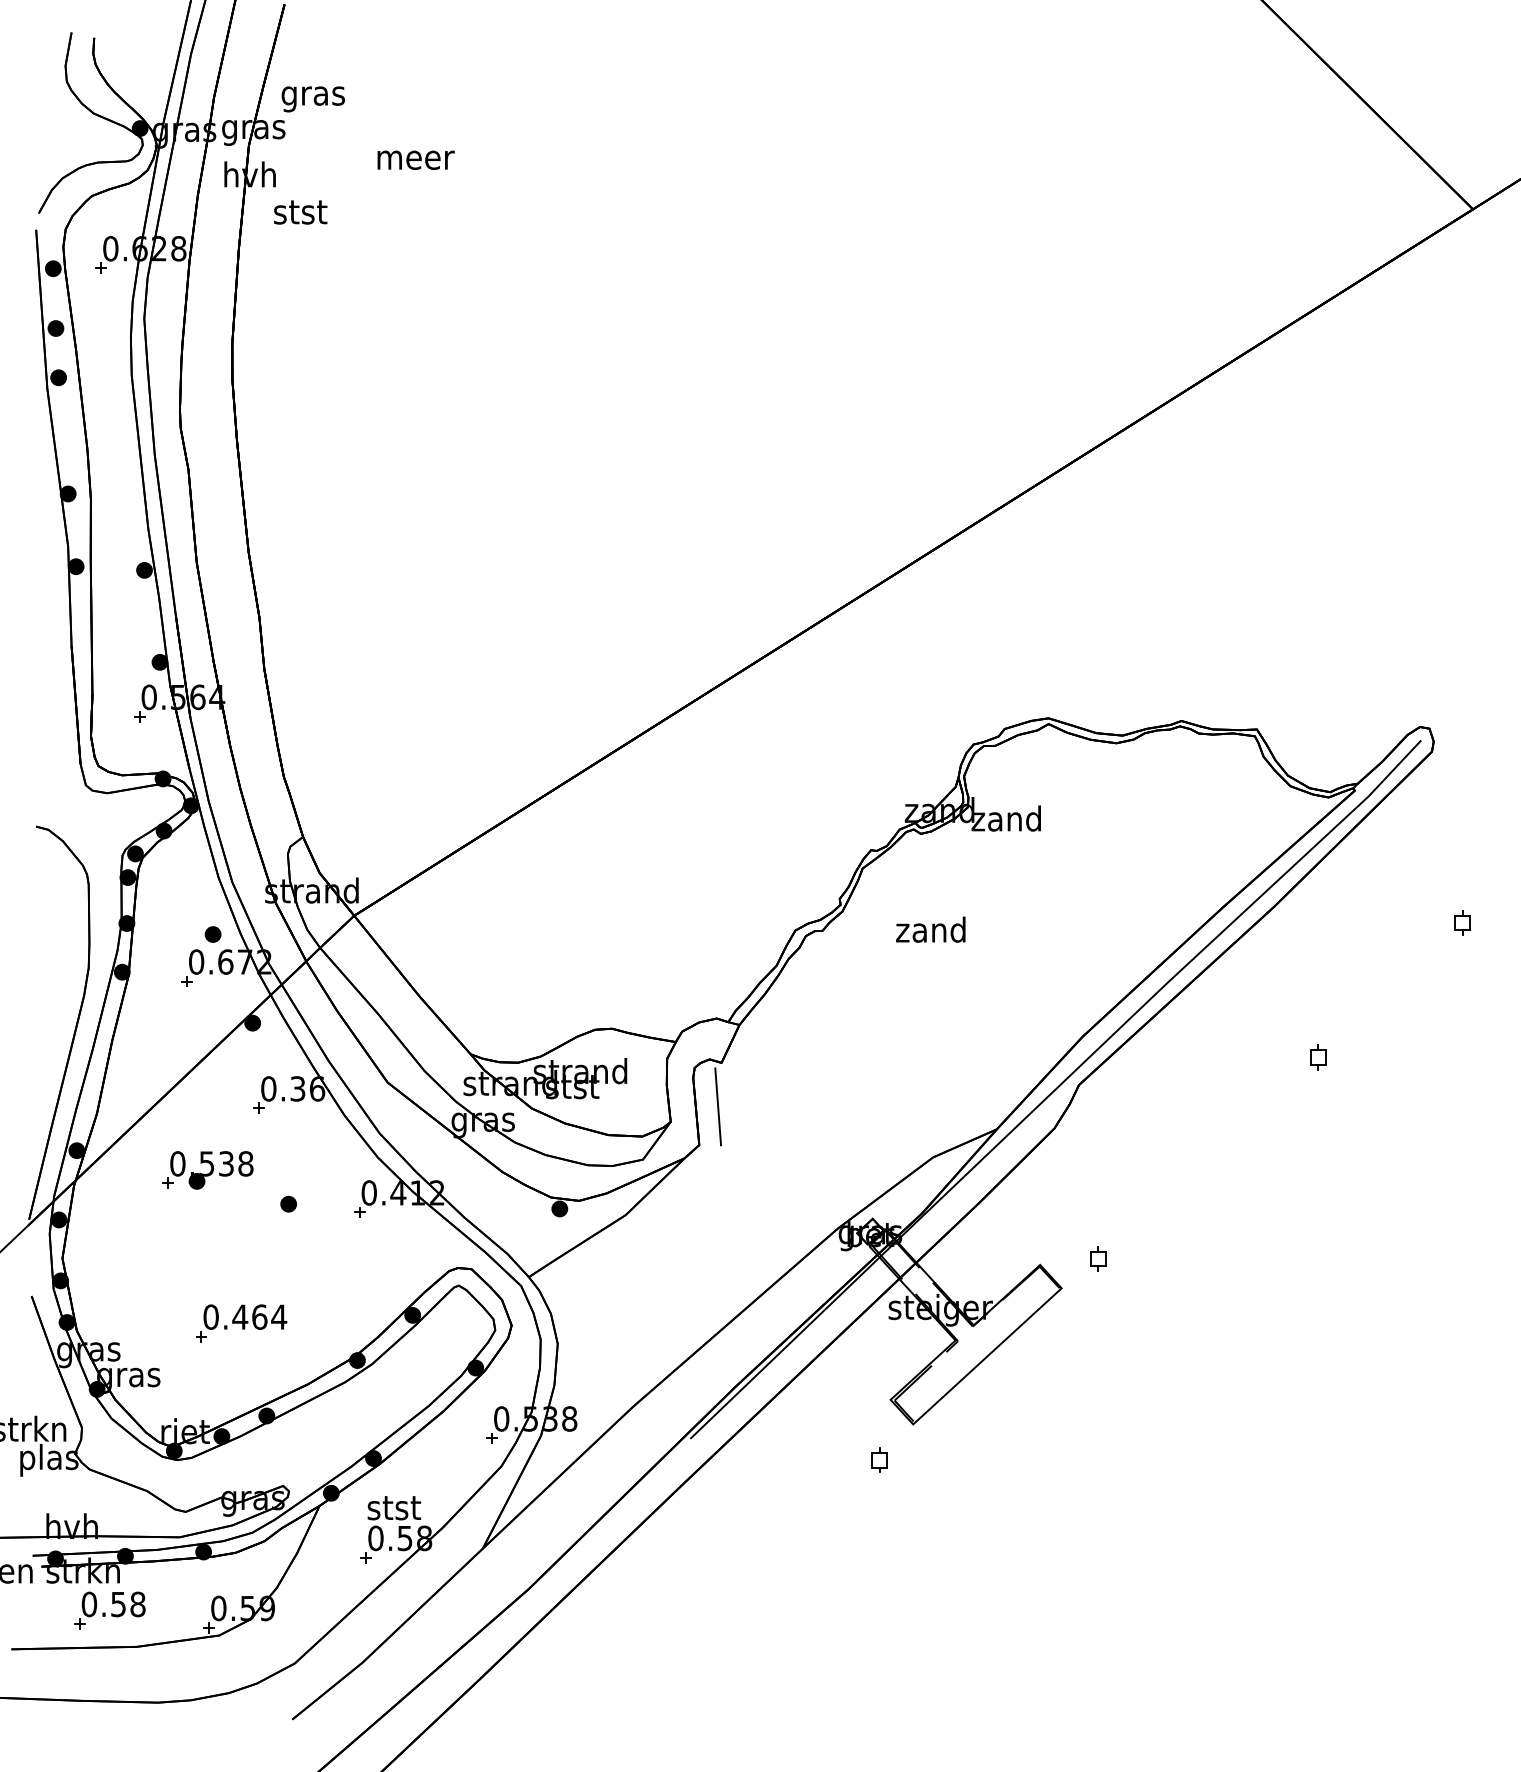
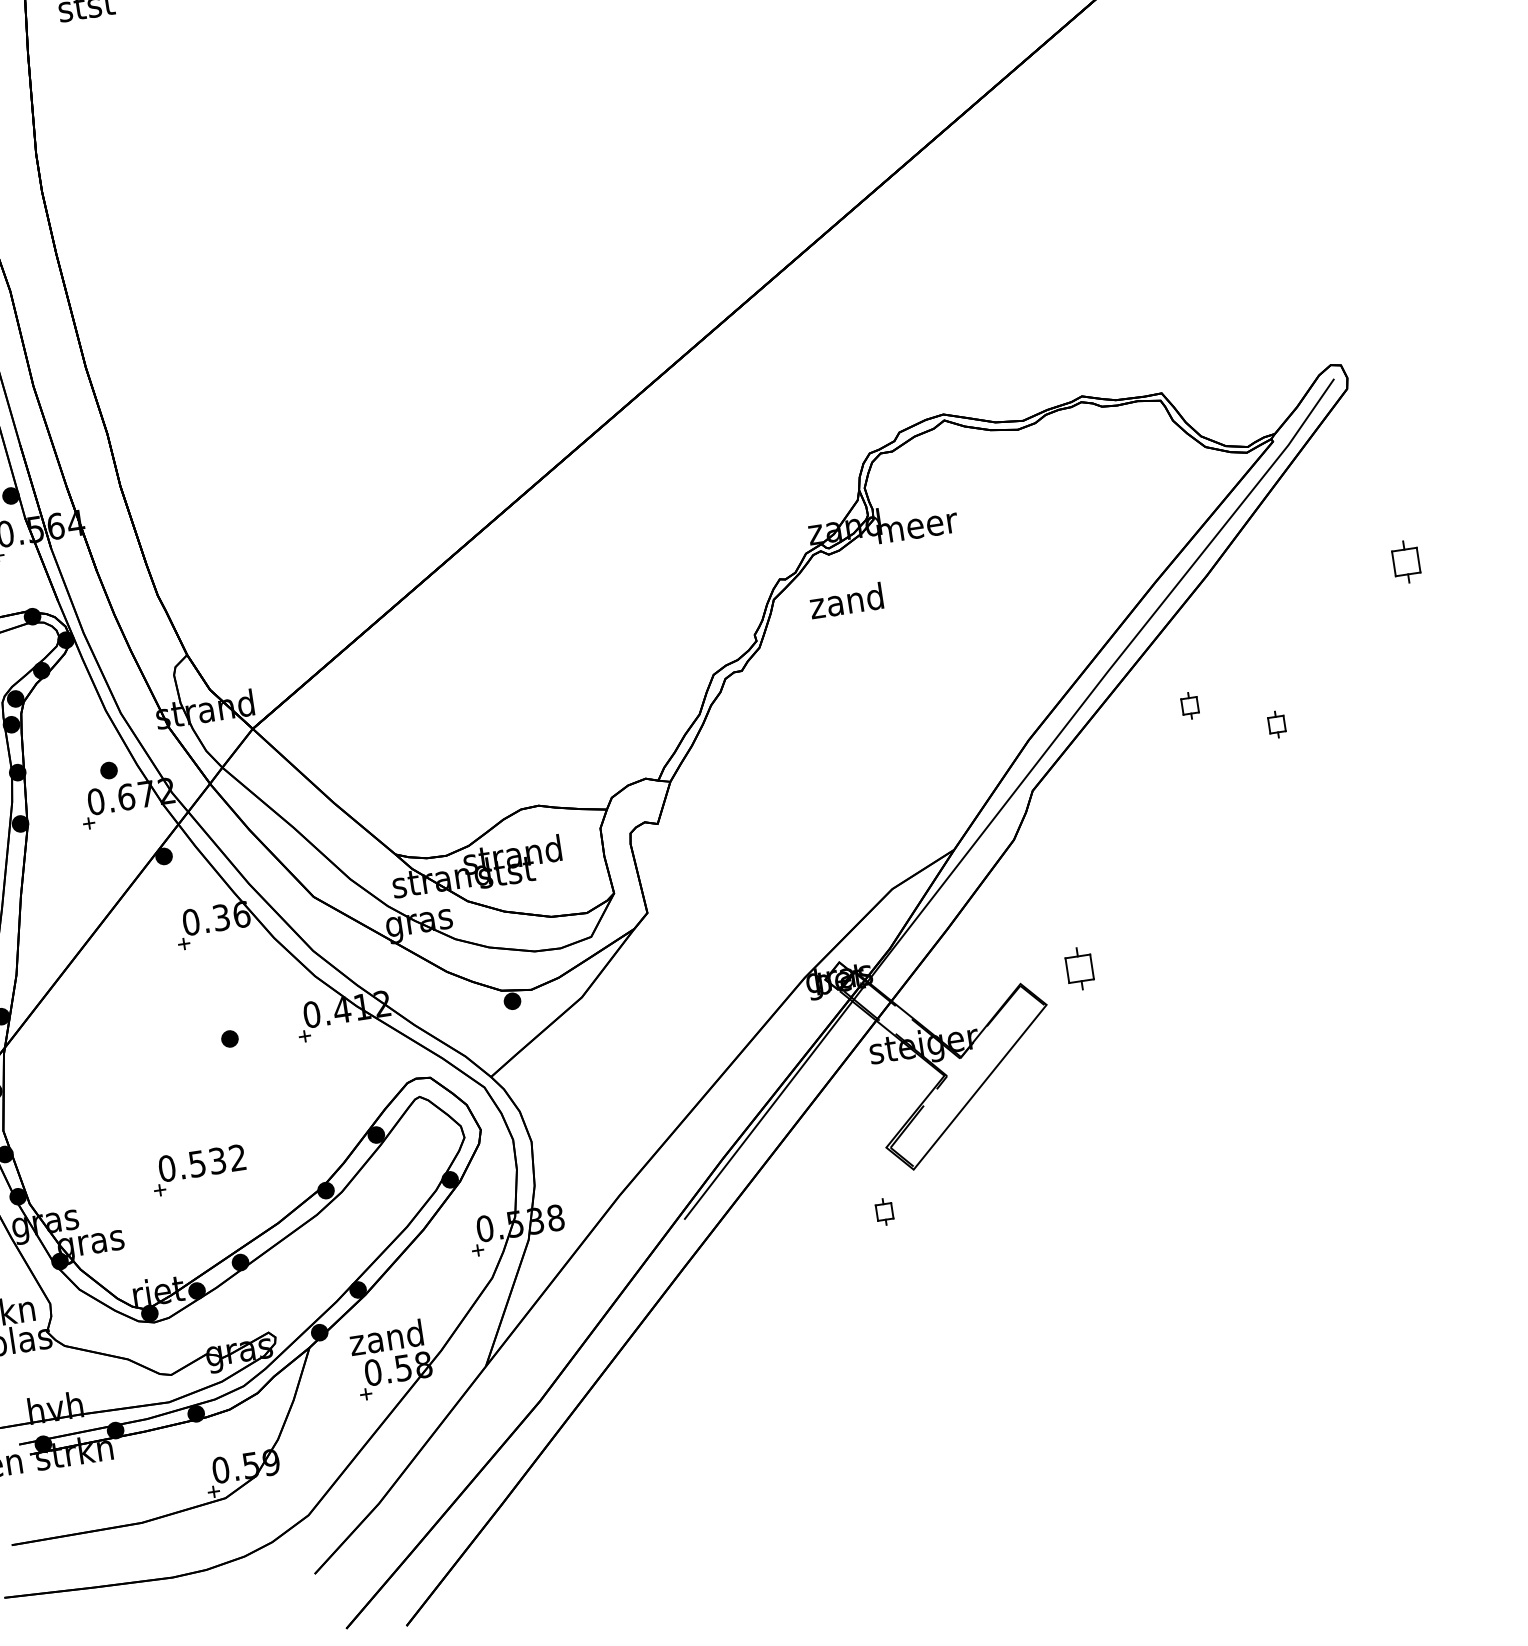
text: (1007, 818) -> (916, 525), zand -> meer
part: (1462, 922) -> (1405, 561), size x1.6
text: (930, 929) -> (846, 600), moved
part: (1239, 1027) -> (1190, 705), added
line: (718, 1106) -> (661, 869), removed
part: (207, 1170) -> (140, 1016), removed
part: (1098, 1258) -> (1080, 968), size x1.6
text: (259, 1316) -> (217, 1160), 0.464 -> 0.532
text: (392, 1507) -> (385, 1337), stst -> zand
part: (109, 1610) -> (107, 1489), removed

